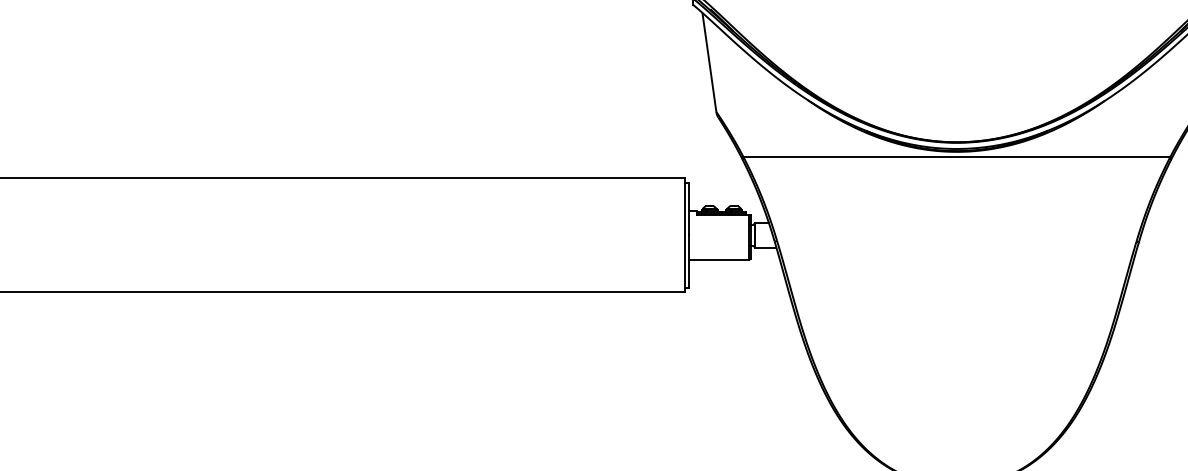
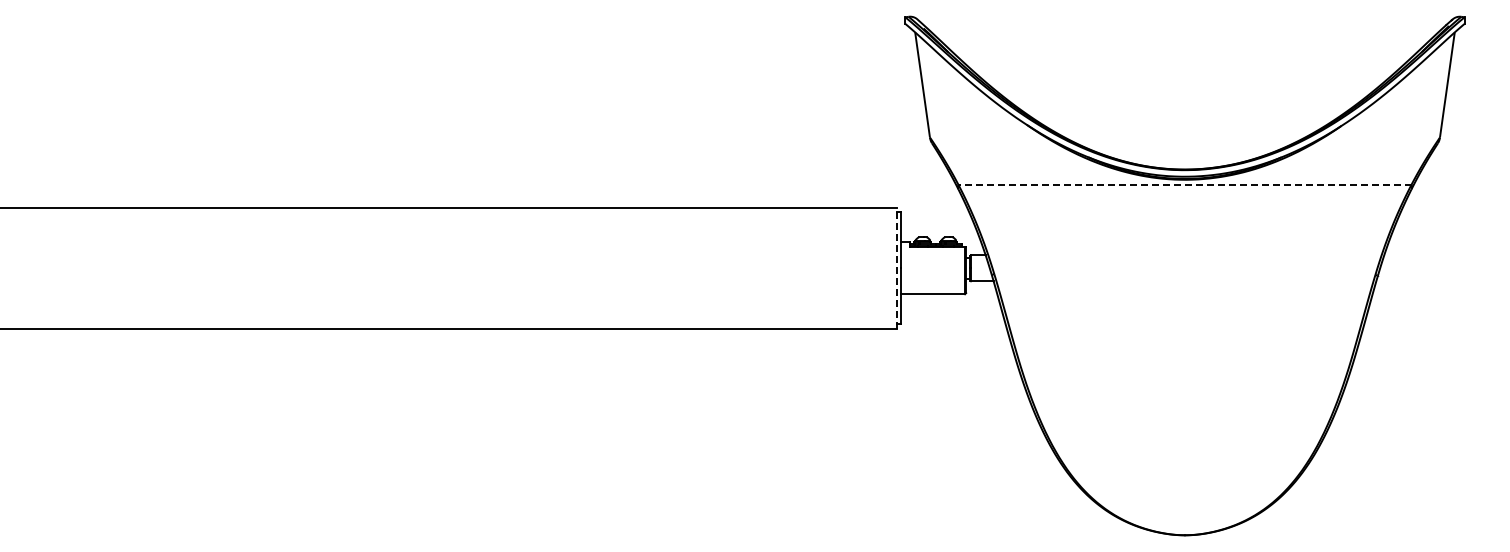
line: (956, 156) -> (1184, 184), solid -> dashed
line: (684, 235) -> (896, 268), solid -> dashed

